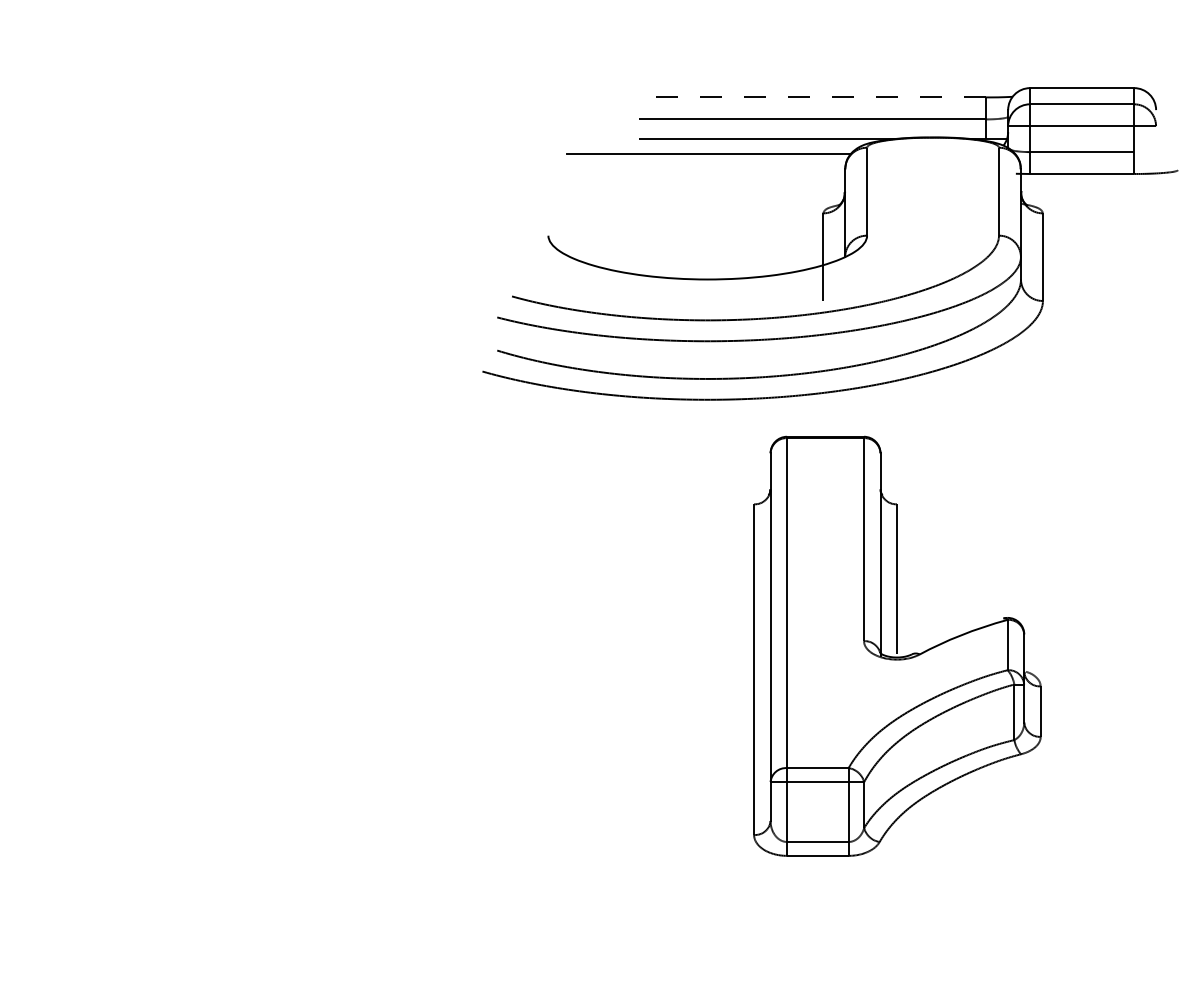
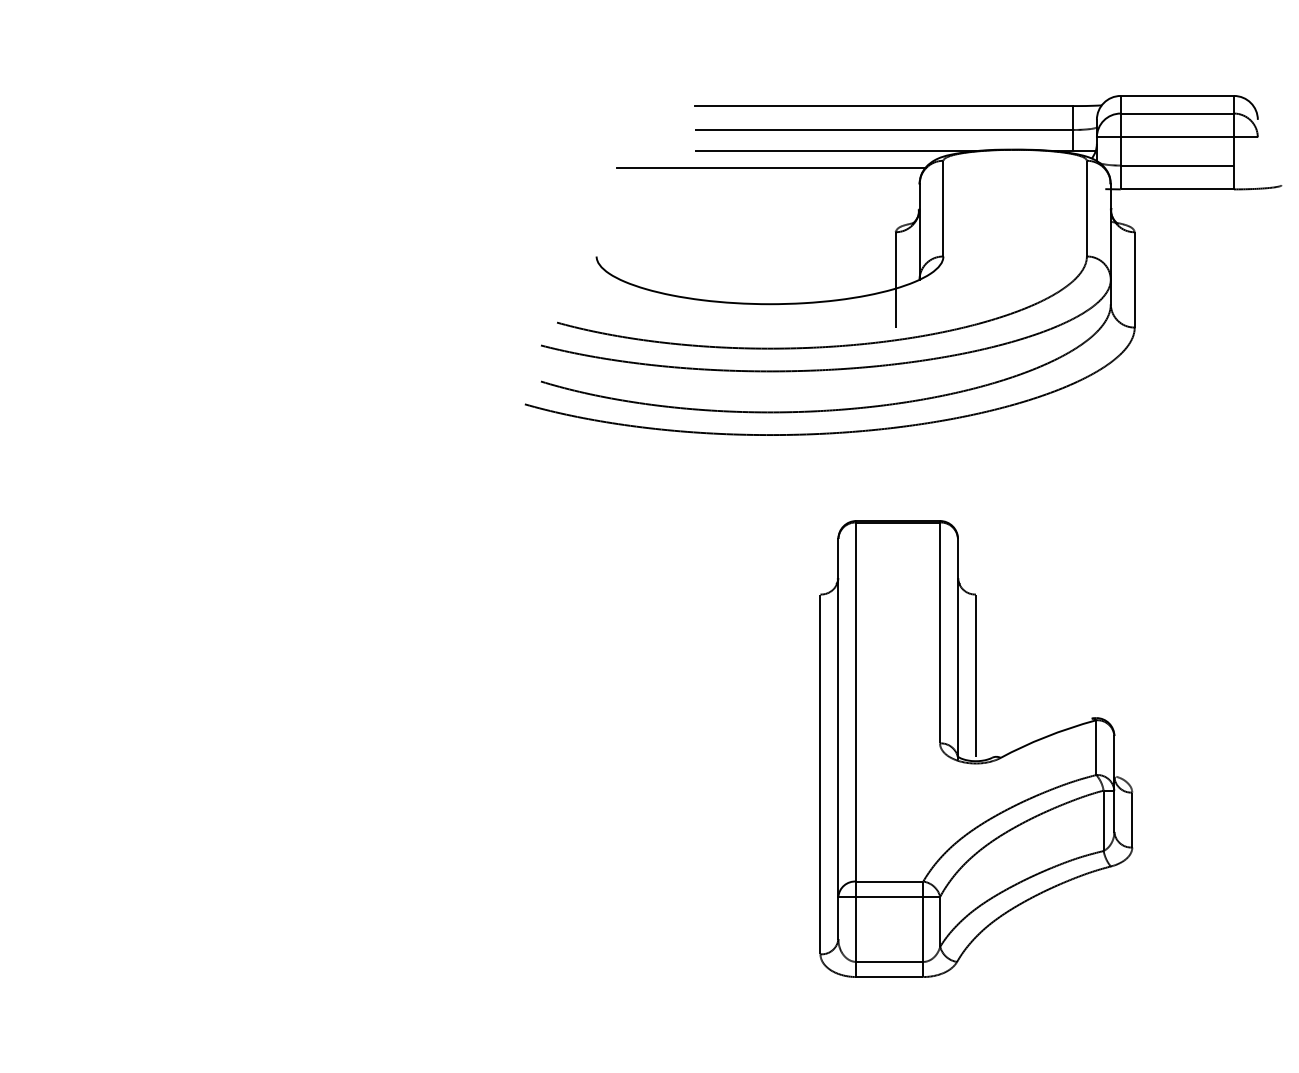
line: (812, 97) -> (883, 106), dashed -> solid
part: (897, 645) -> (976, 748), moved

